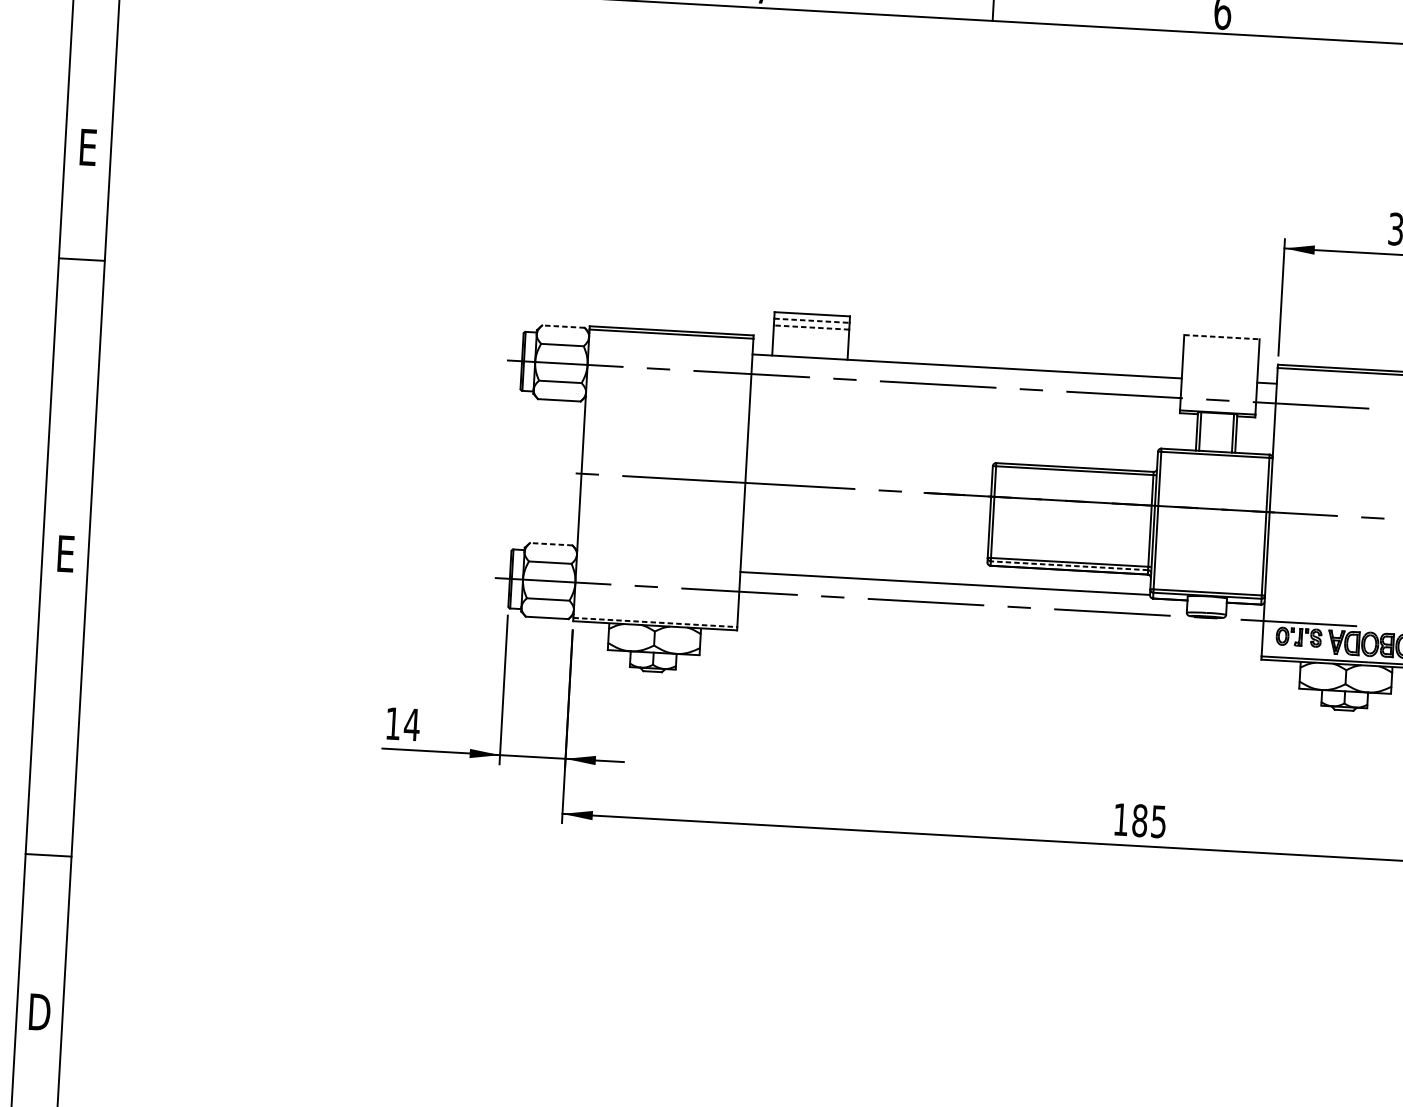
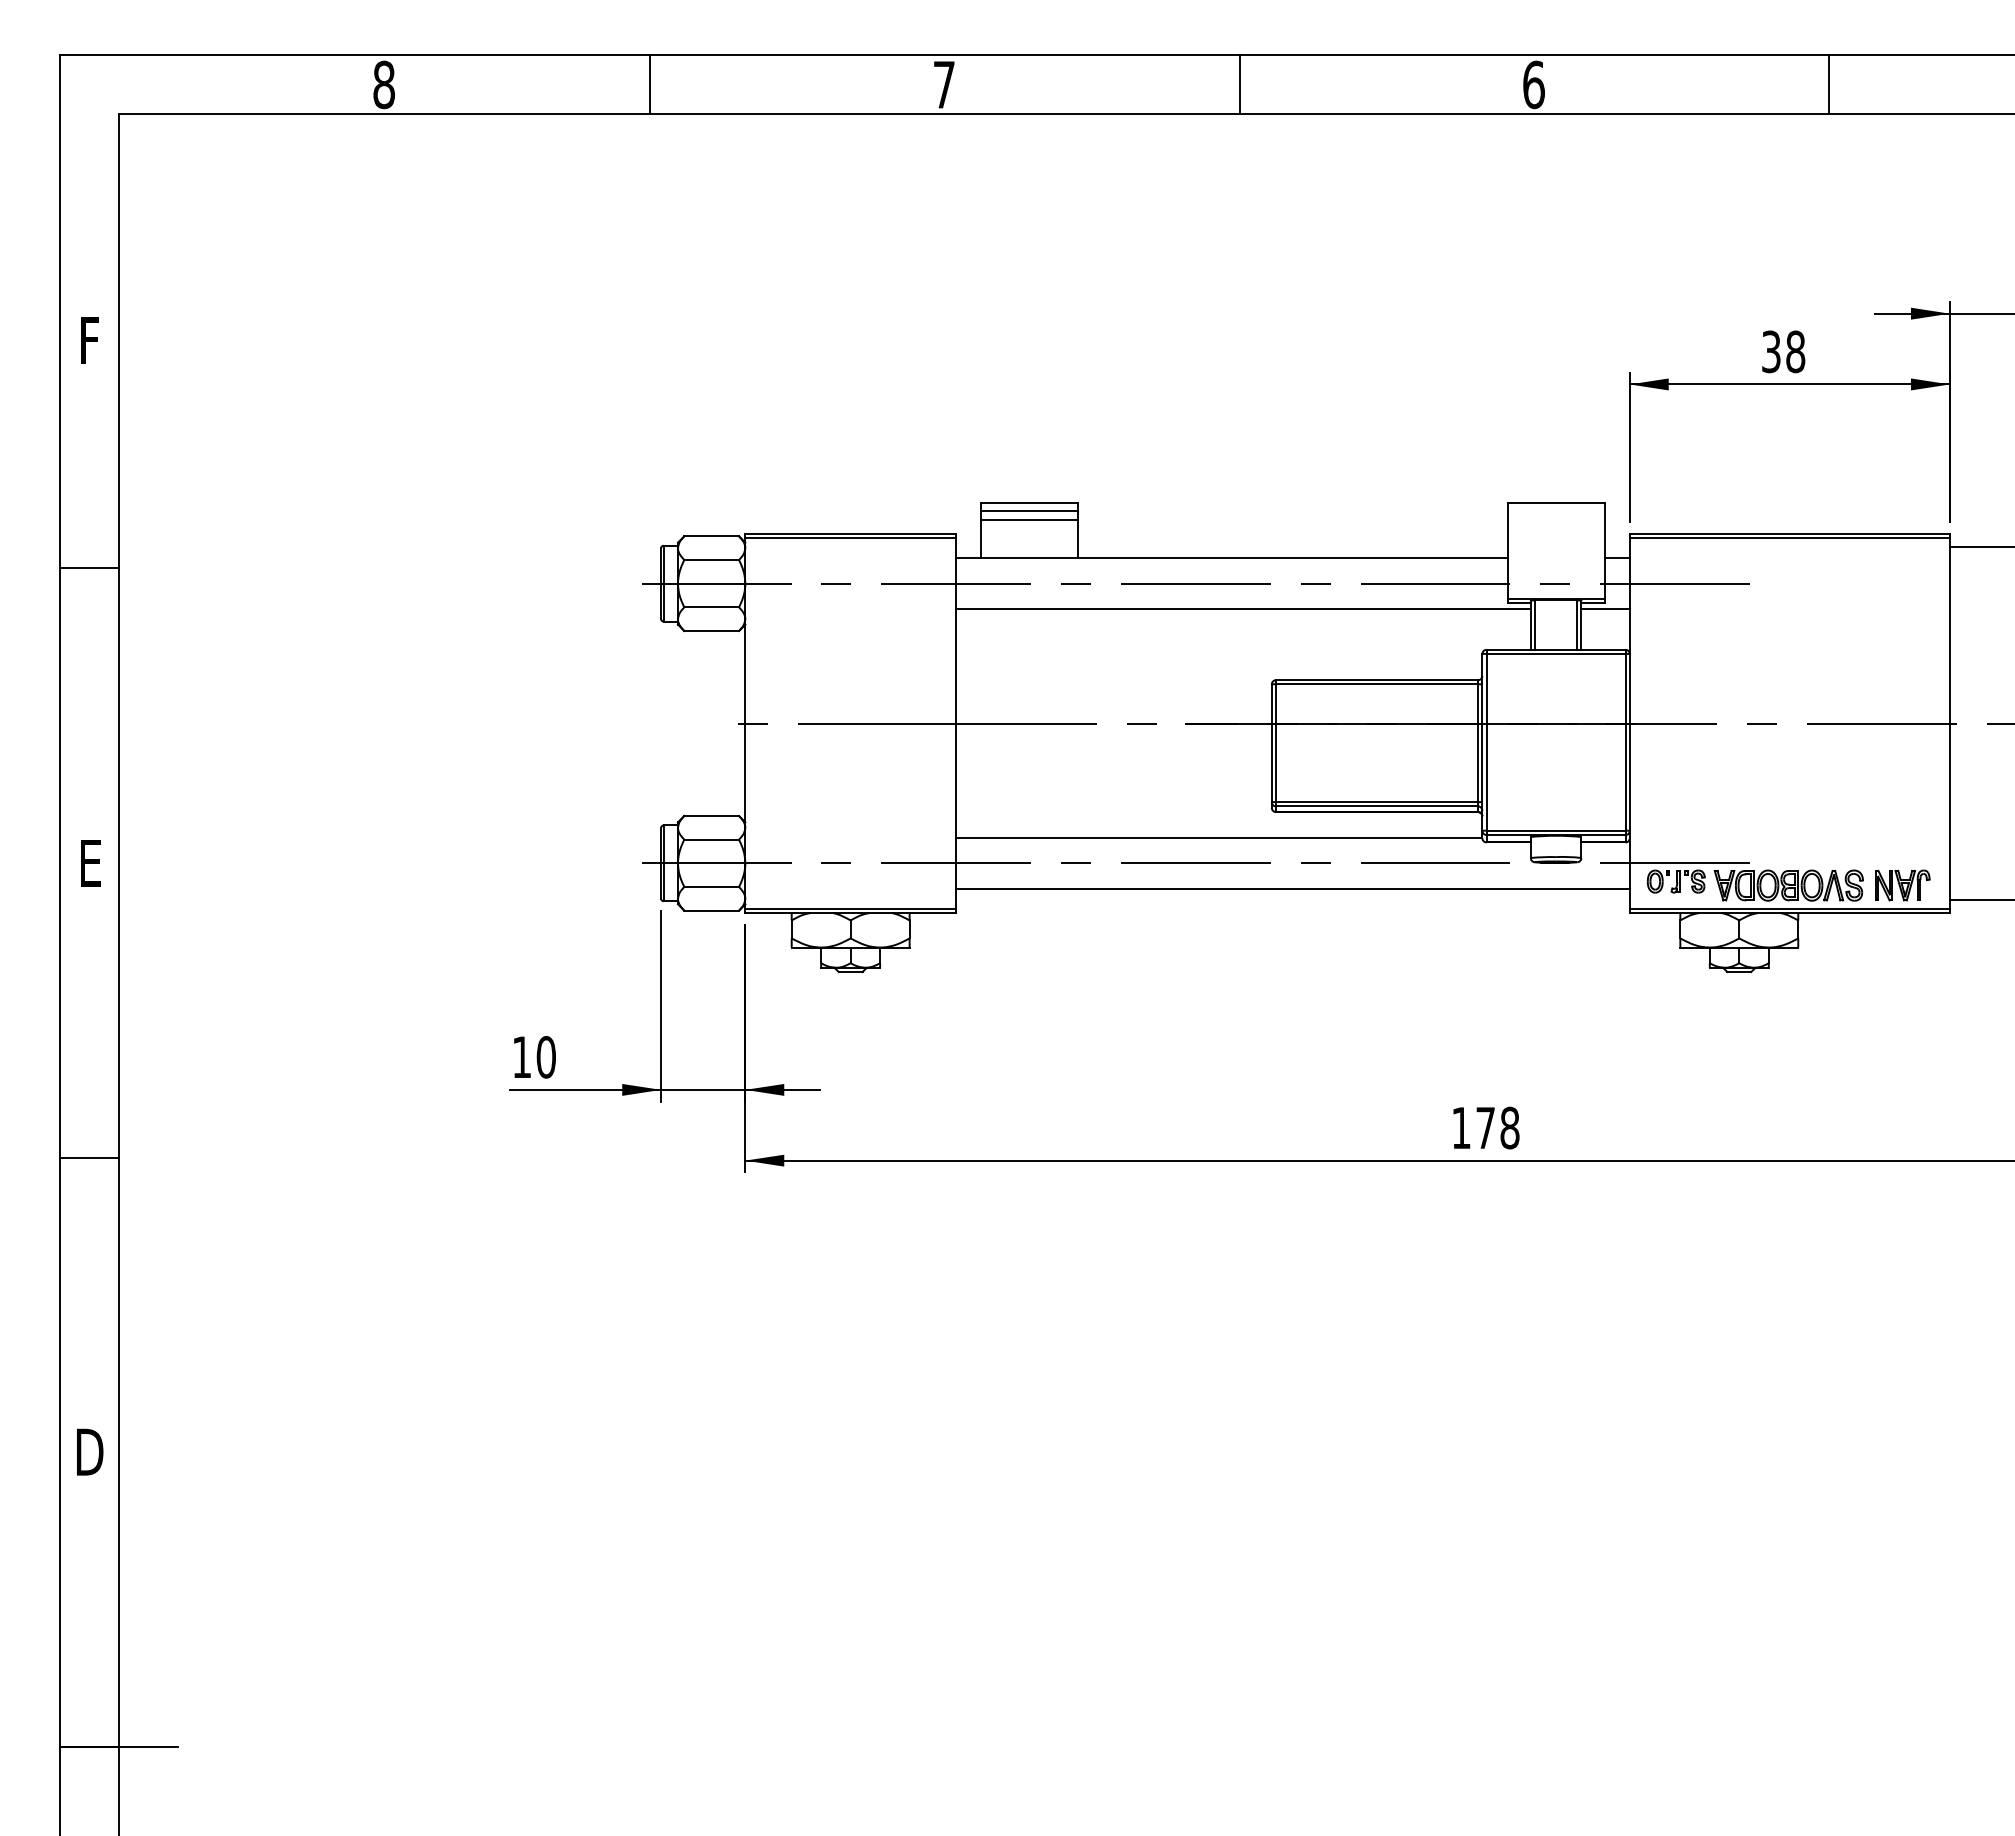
text: (87, 147) -> (89, 340), E -> F
line: (81, 259) -> (89, 567), moved
line: (812, 321) -> (1030, 511), dashed -> solid
line: (563, 326) -> (711, 536), dashed -> solid
line: (811, 327) -> (1029, 519), dashed -> solid
line: (1222, 337) -> (1556, 502), dashed -> solid
line: (973, 405) -> (1242, 608), added
line: (1255, 421) -> (1605, 608), added
line: (551, 543) -> (711, 815), dashed -> solid
line: (1068, 565) -> (1376, 806), dashed -> solid
line: (656, 622) -> (851, 908), dashed -> solid
line: (1000, 625) -> (1292, 888), added
text: (412, 724) -> (546, 1057), 14 -> 10
text: (1149, 820) -> (1497, 1127), 185 -> 178
line: (48, 855) -> (89, 1157), moved

